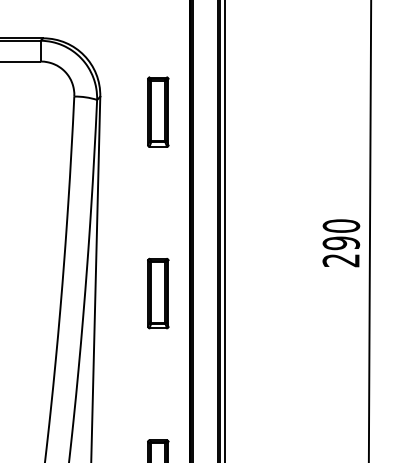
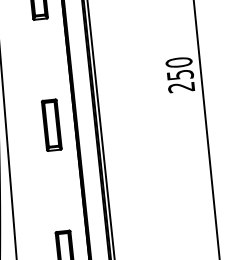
text: (340, 243) -> (179, 75), 290 -> 250

